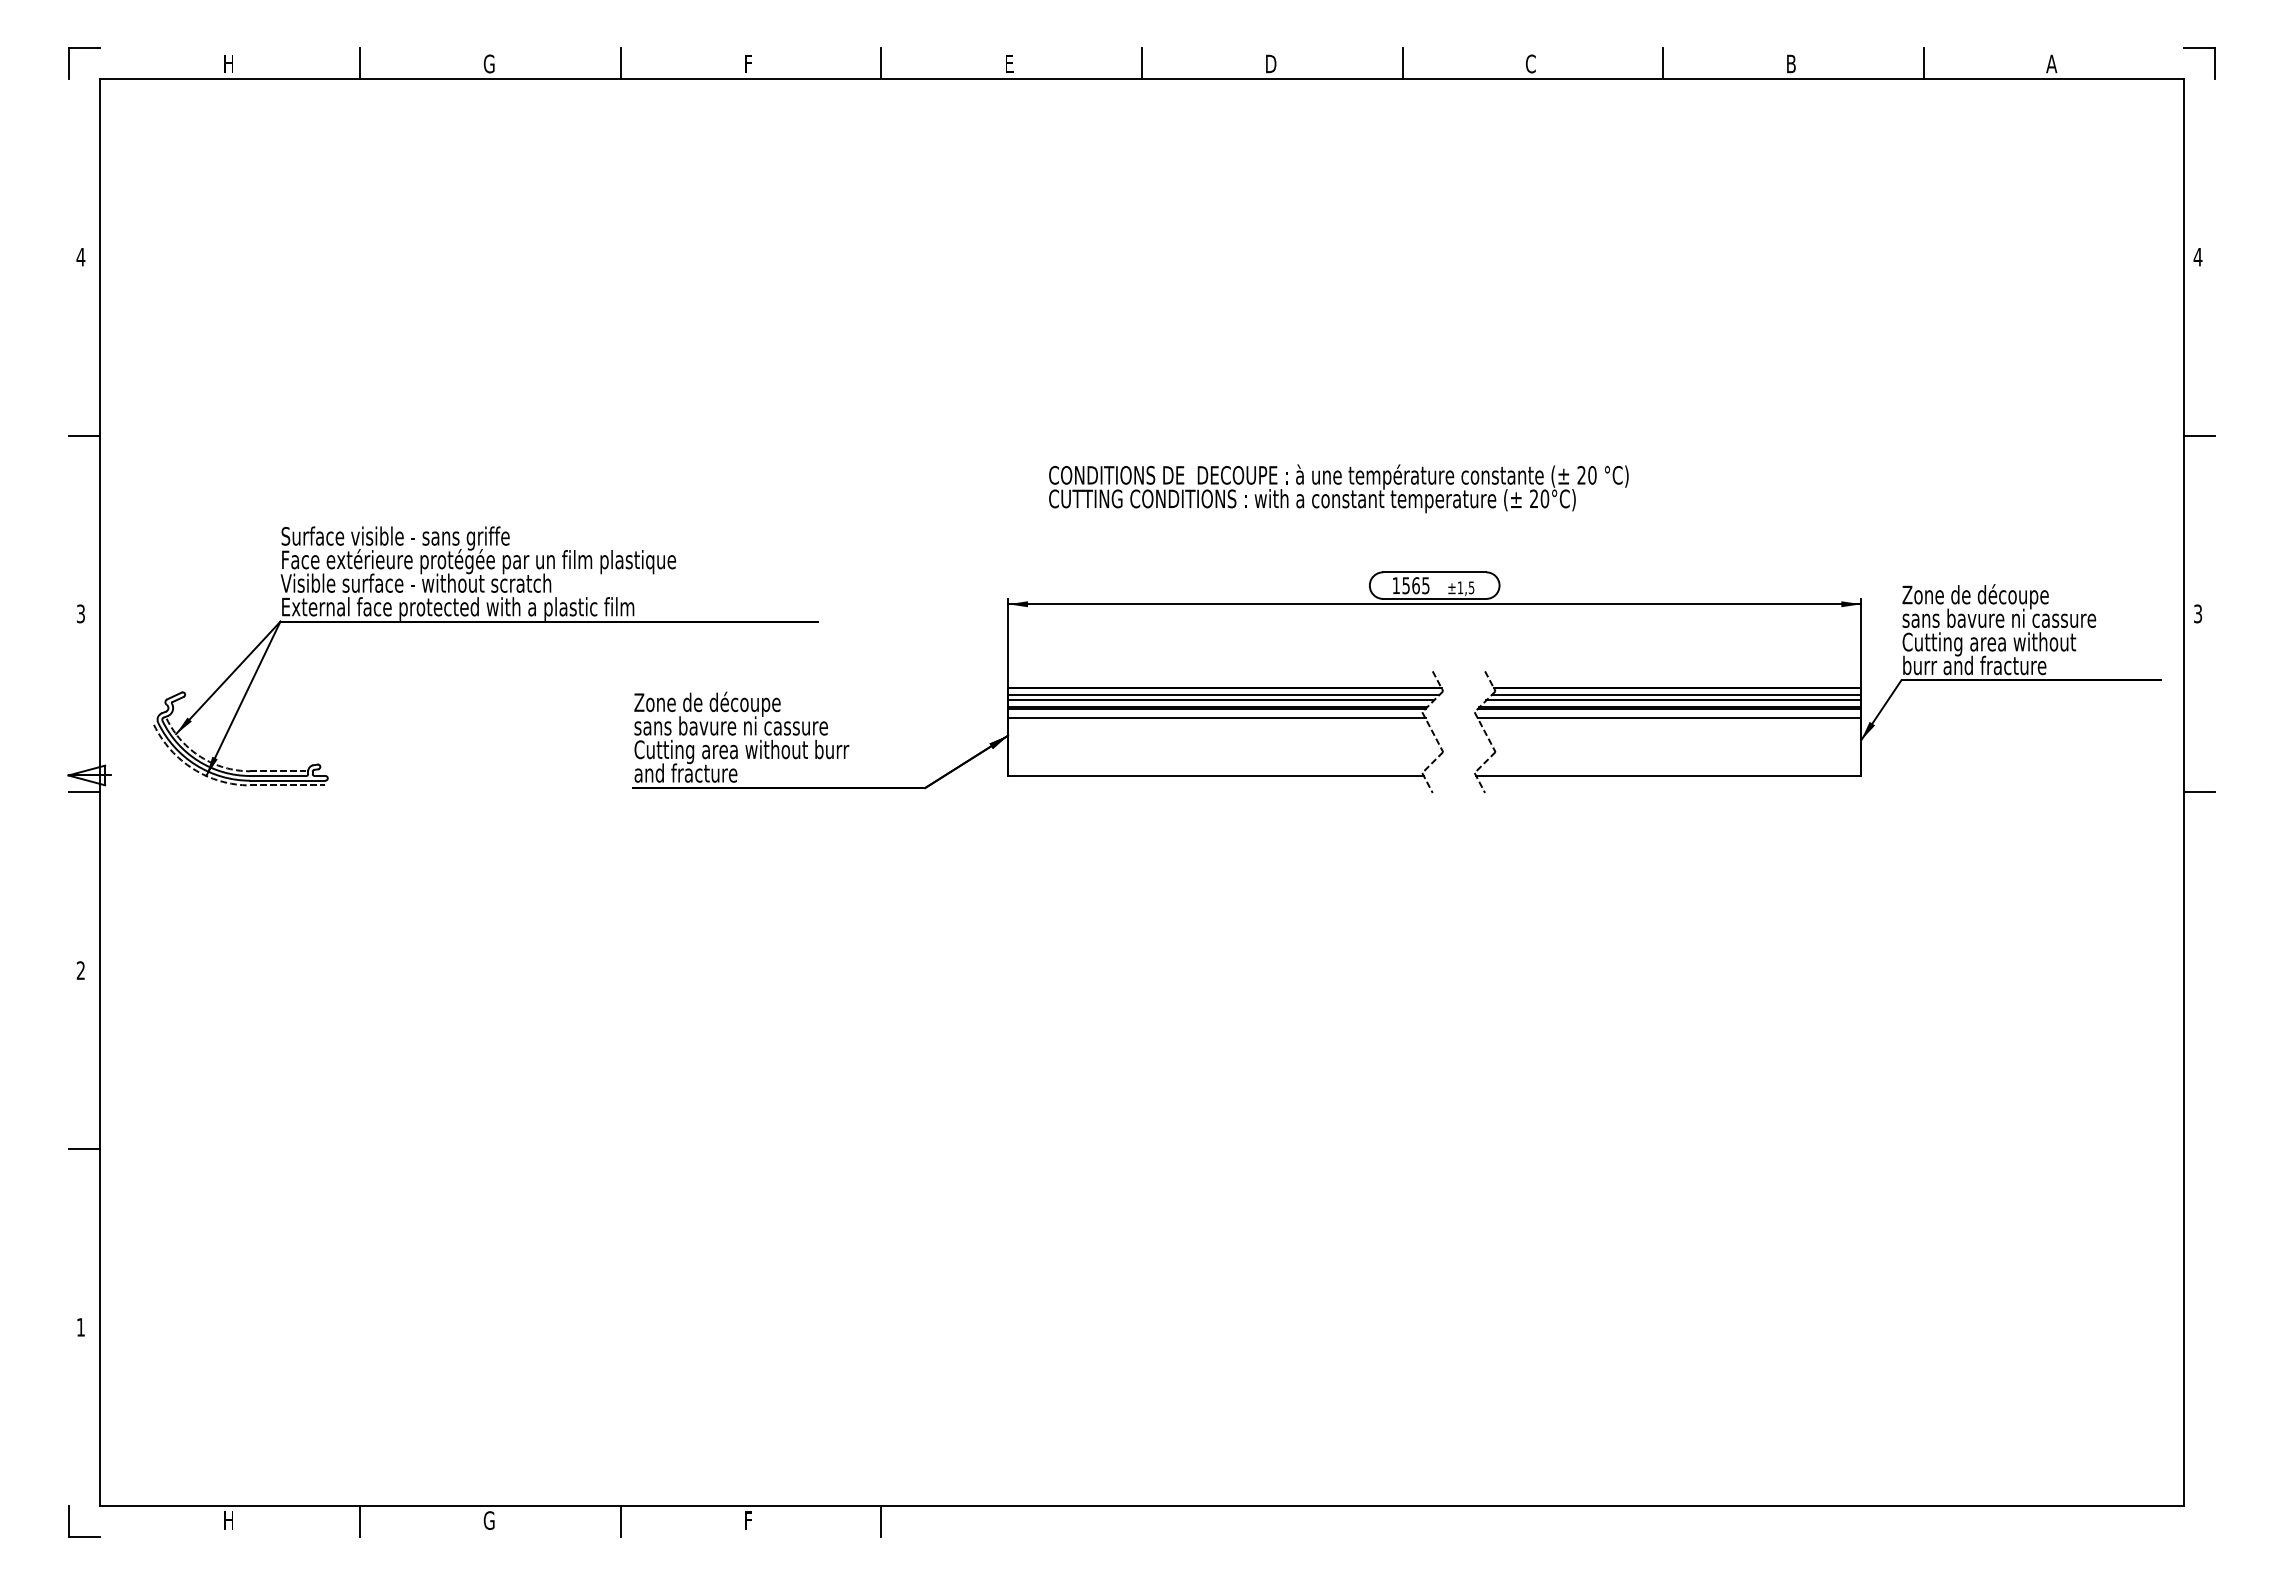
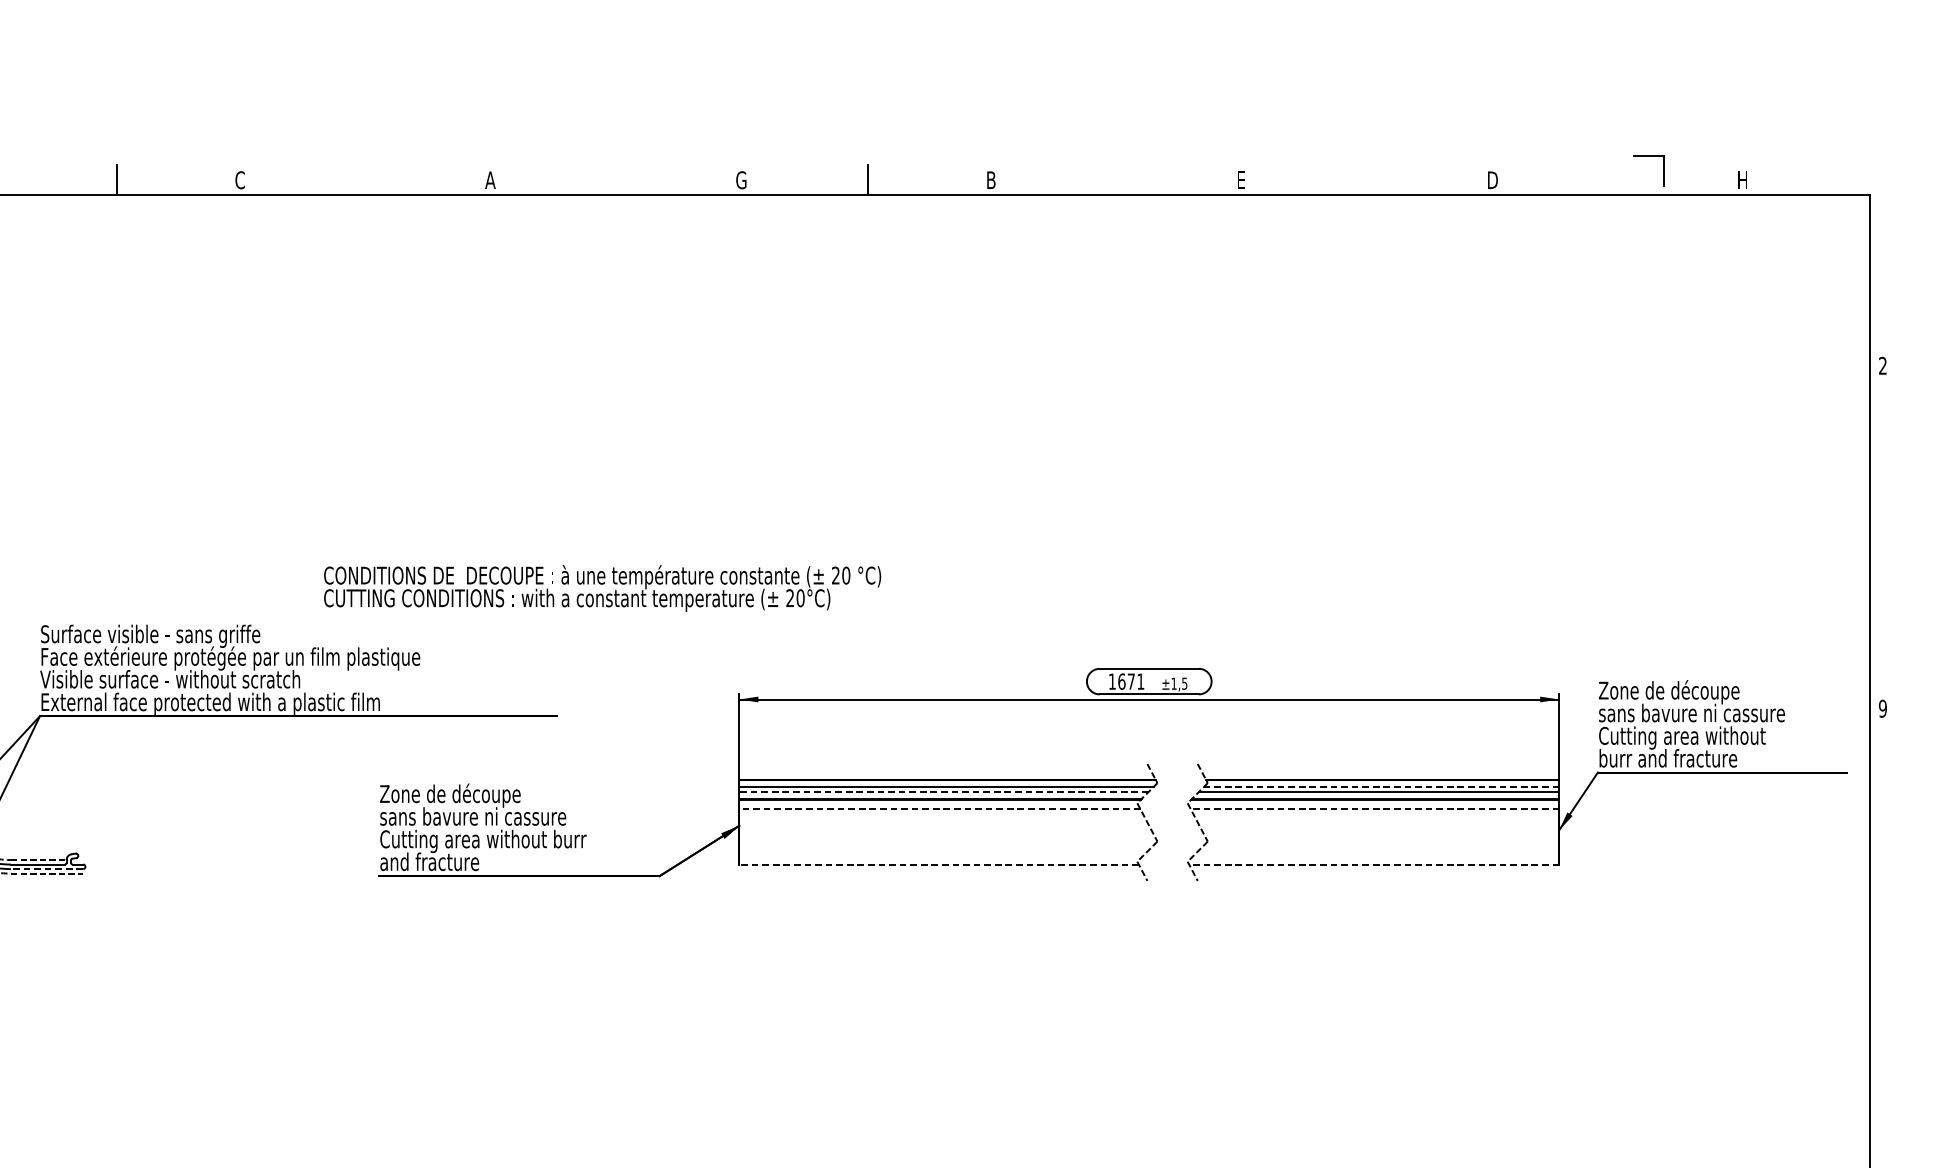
part: (2199, 48) -> (1648, 156), moved
text: (492, 63) -> (243, 179), G -> C
line: (620, 63) -> (366, 179), removed
text: (748, 63) -> (489, 179), F -> A
line: (881, 63) -> (617, 179), removed
text: (1009, 63) -> (740, 179), E -> G
text: (1271, 63) -> (992, 179), D -> B
line: (1402, 63) -> (1118, 179), removed
text: (1530, 63) -> (1241, 179), C -> E
line: (1663, 63) -> (1369, 179), removed
text: (1792, 63) -> (1493, 179), B -> D
line: (1923, 63) -> (1619, 179), removed
text: (2051, 63) -> (1742, 179), A -> H
text: (2197, 256) -> (1882, 365), 4 -> 2
line: (2199, 435) -> (1884, 537), removed
text: (1338, 488) -> (602, 588), moved
text: (1415, 585) -> (1130, 681), 1565 -> 1671
text: (2197, 613) -> (1882, 708), 3 -> 9
line: (1676, 695) -> (1381, 787), solid -> dashed
line: (1221, 700) -> (944, 792), solid -> dashed
line: (1216, 718) -> (939, 809), solid -> dashed
line: (1669, 718) -> (1374, 809), solid -> dashed
line: (1216, 776) -> (939, 865), solid -> dashed
line: (1668, 776) -> (1374, 865), solid -> dashed
line: (287, 780) -> (46, 868), solid -> dashed
line: (2199, 792) -> (1884, 880), removed

